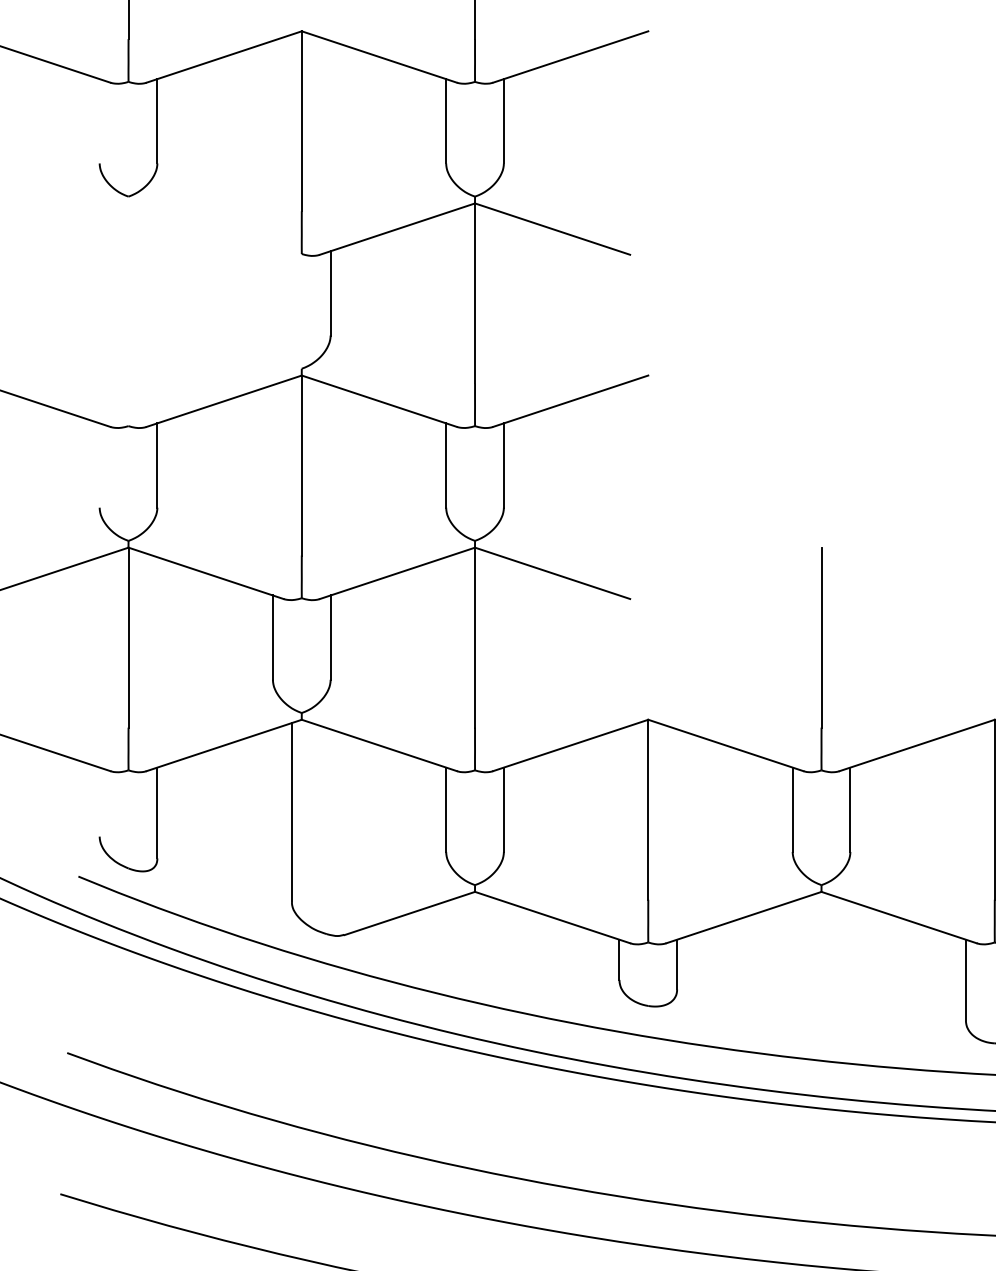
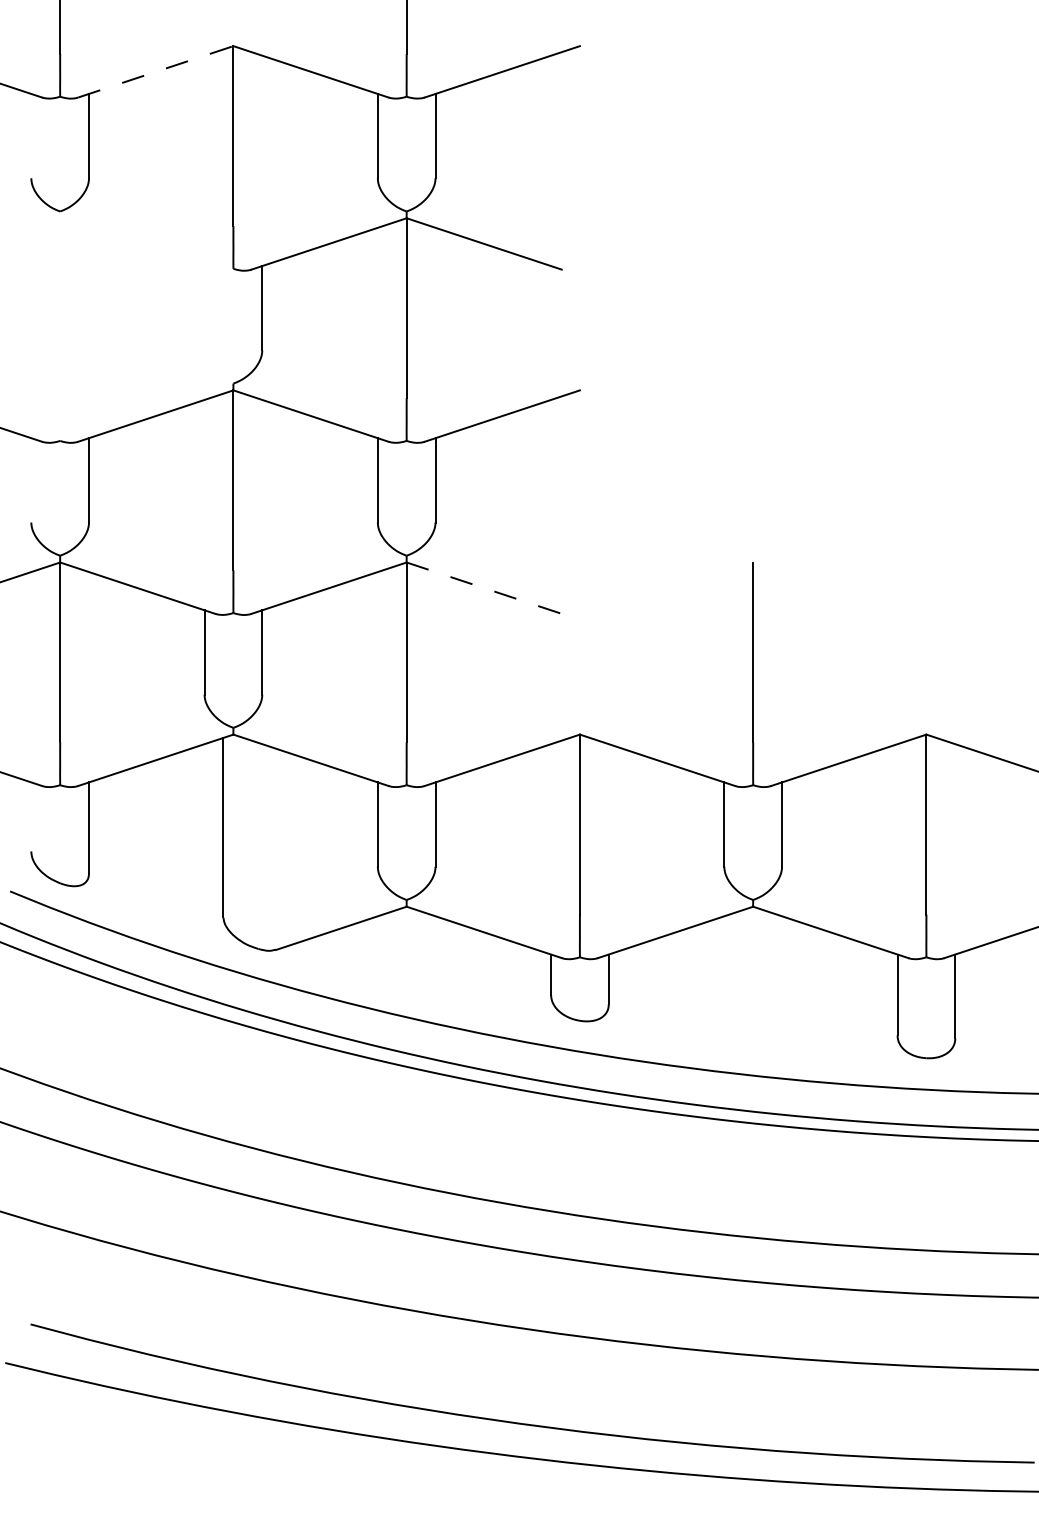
line: (223, 56) -> (155, 71), solid -> dashed
line: (552, 573) -> (484, 588), solid -> dashed

